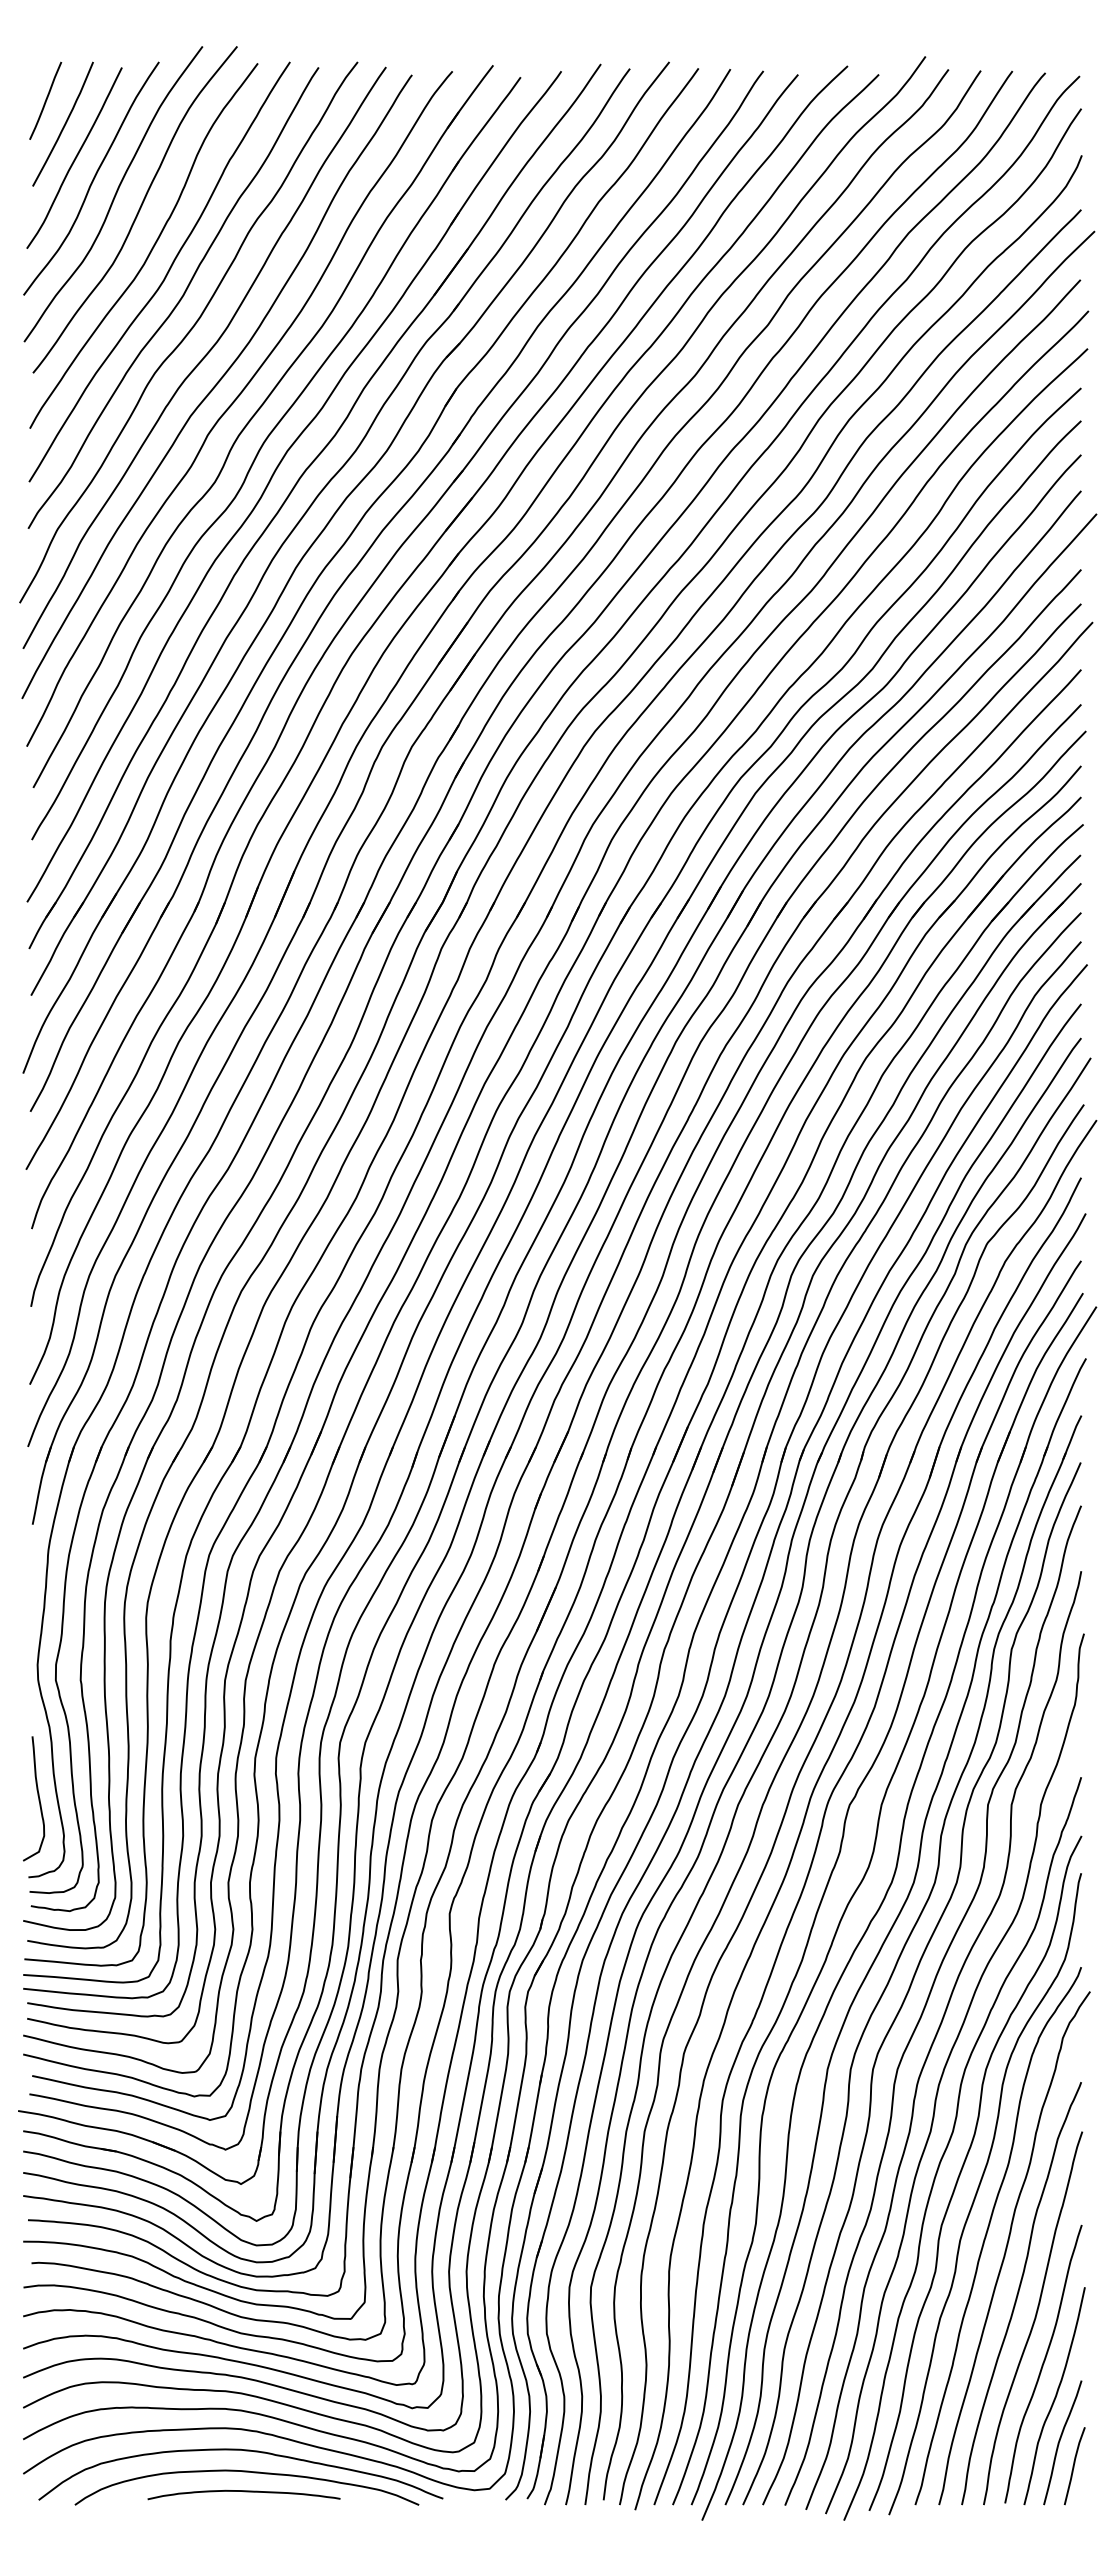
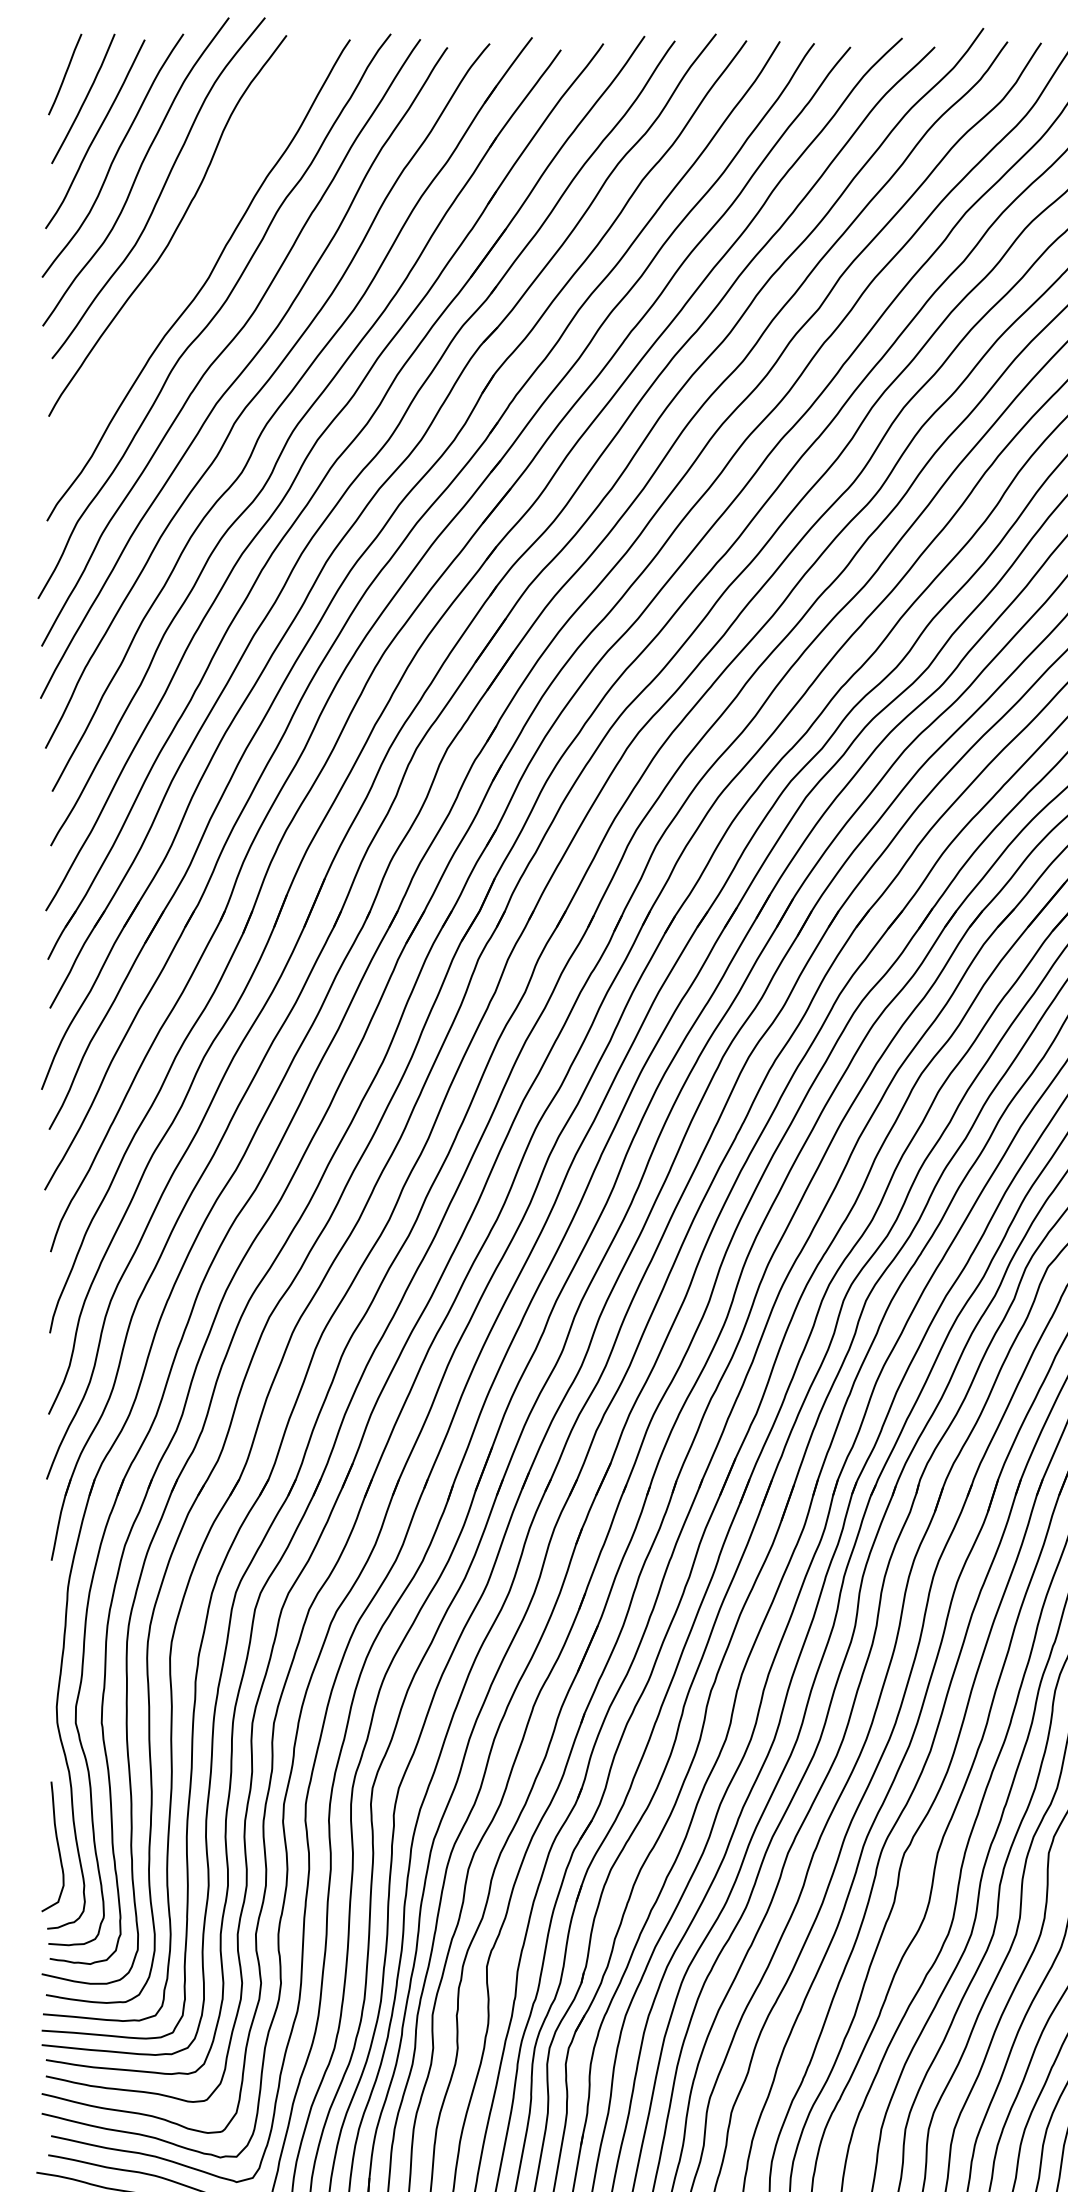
curve: (165, 274) -> (190, 255), removed

